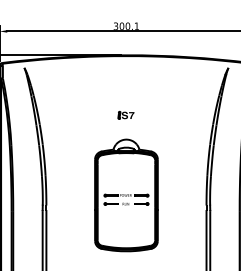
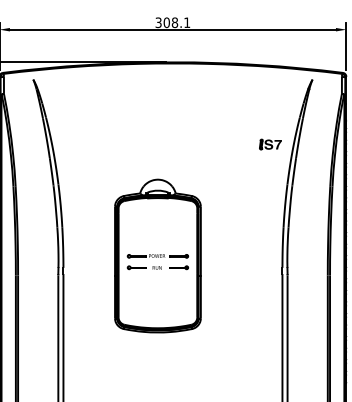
text: (127, 26) -> (174, 22), 300.1 -> 308.1
part: (126, 115) -> (270, 144), moved
part: (126, 195) -> (157, 255), moved

